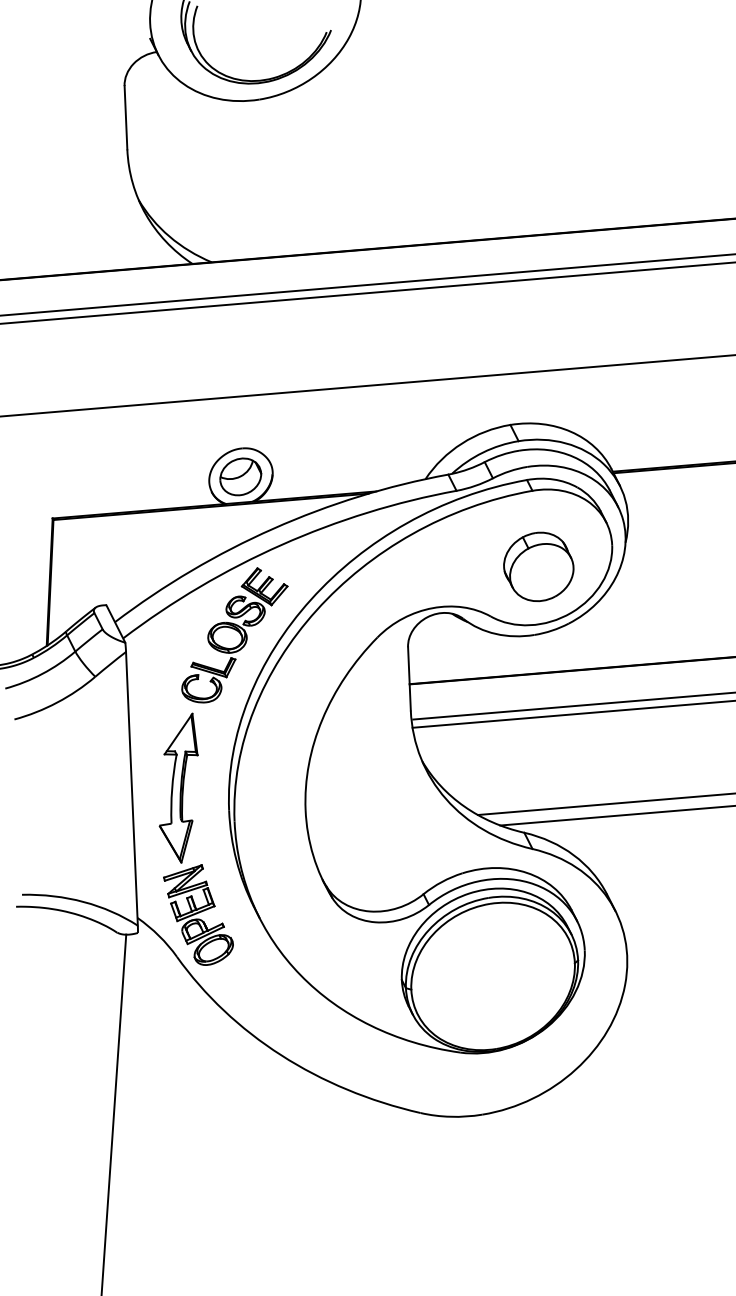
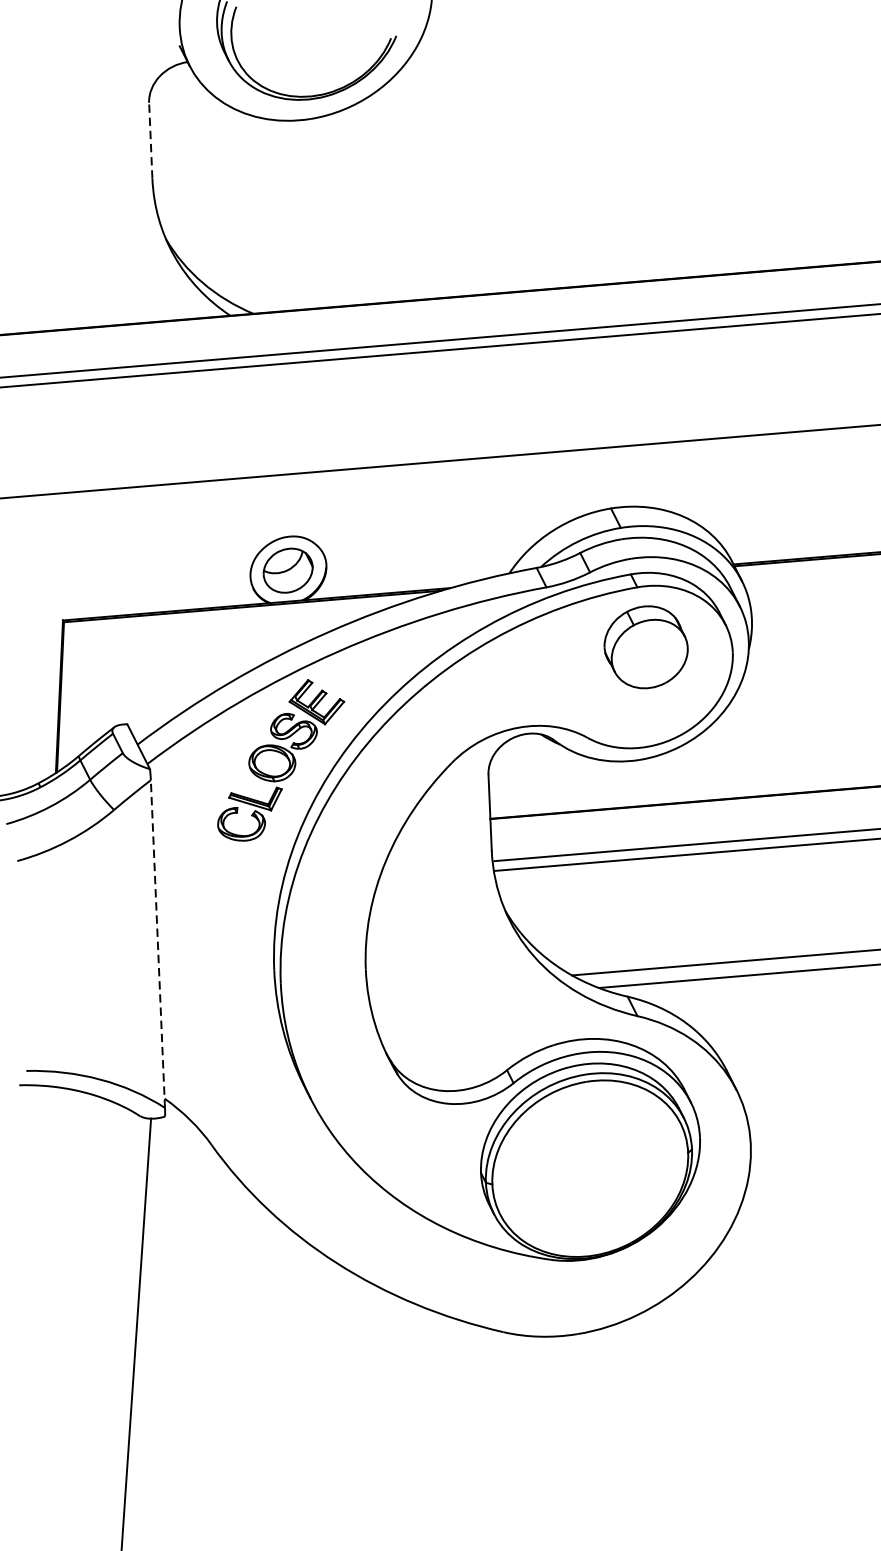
line: (125, 117) -> (150, 140), solid -> dashed
part: (538, 566) -> (645, 646), moved
line: (131, 788) -> (157, 943), solid -> dashed
part: (189, 837) -> (226, 1002), removed

